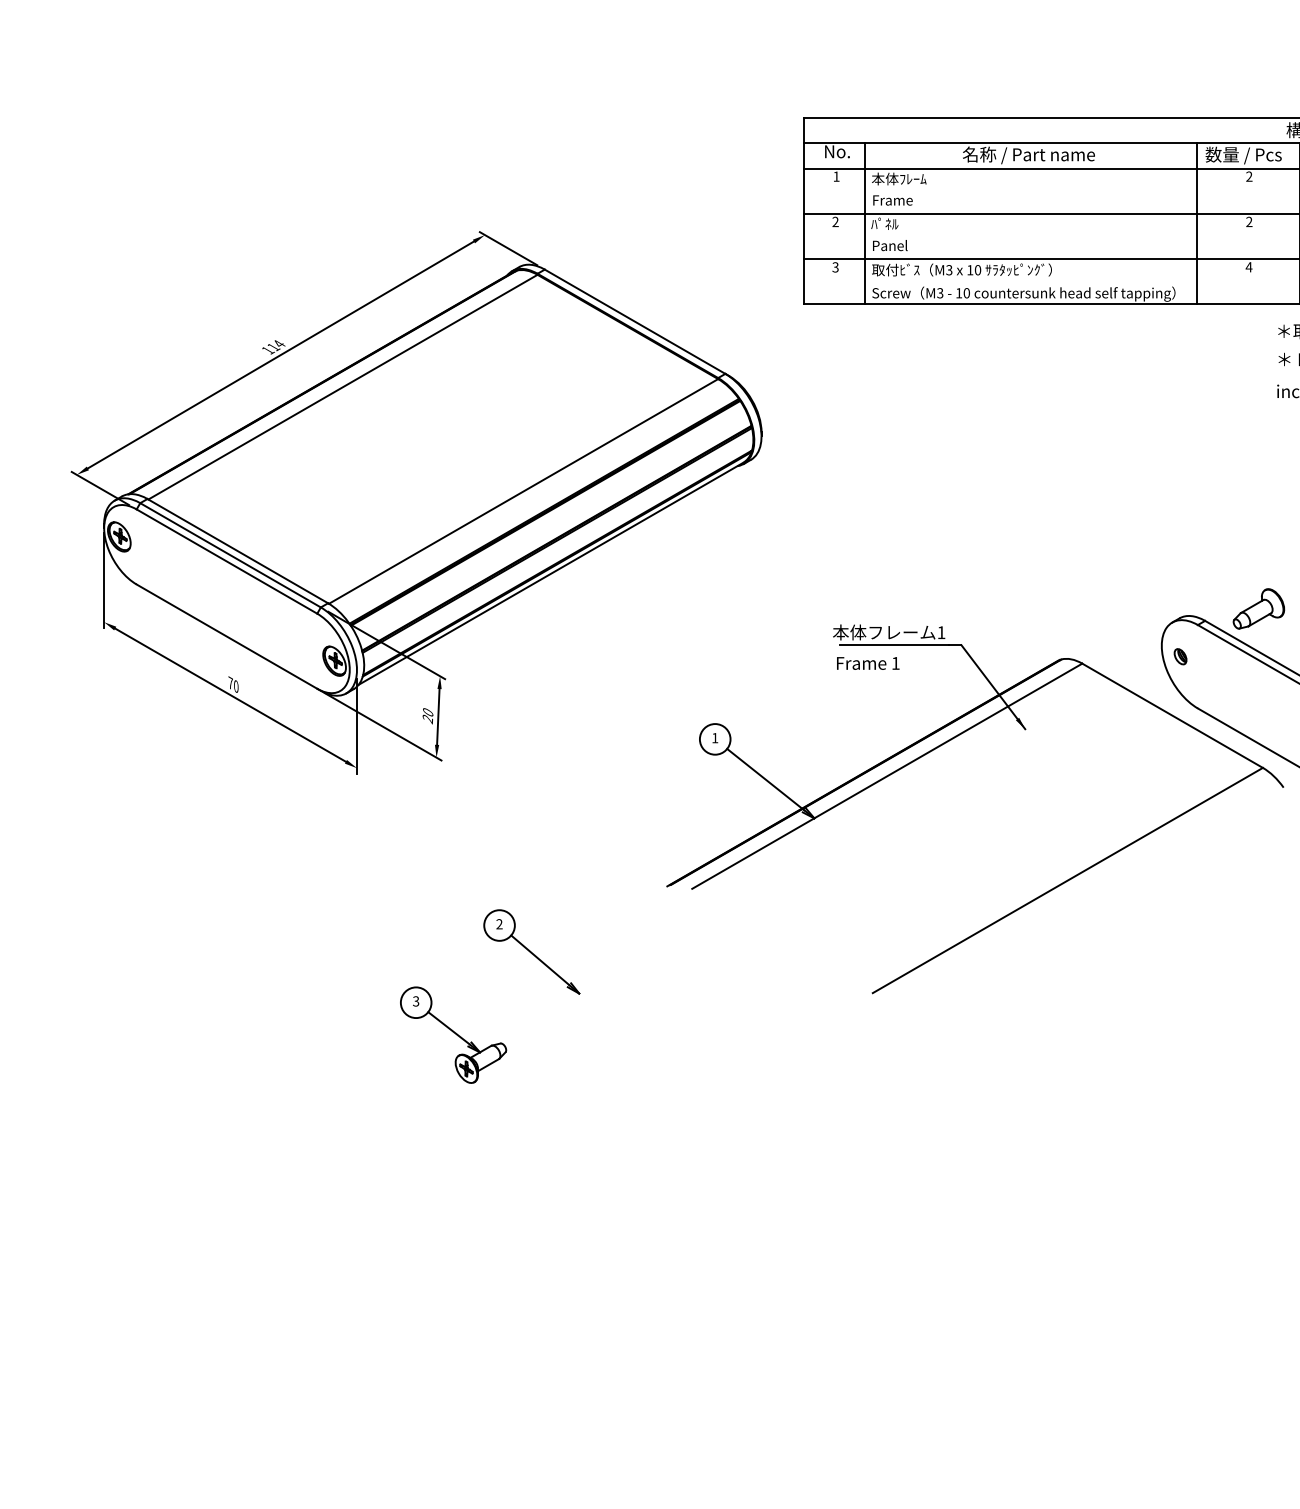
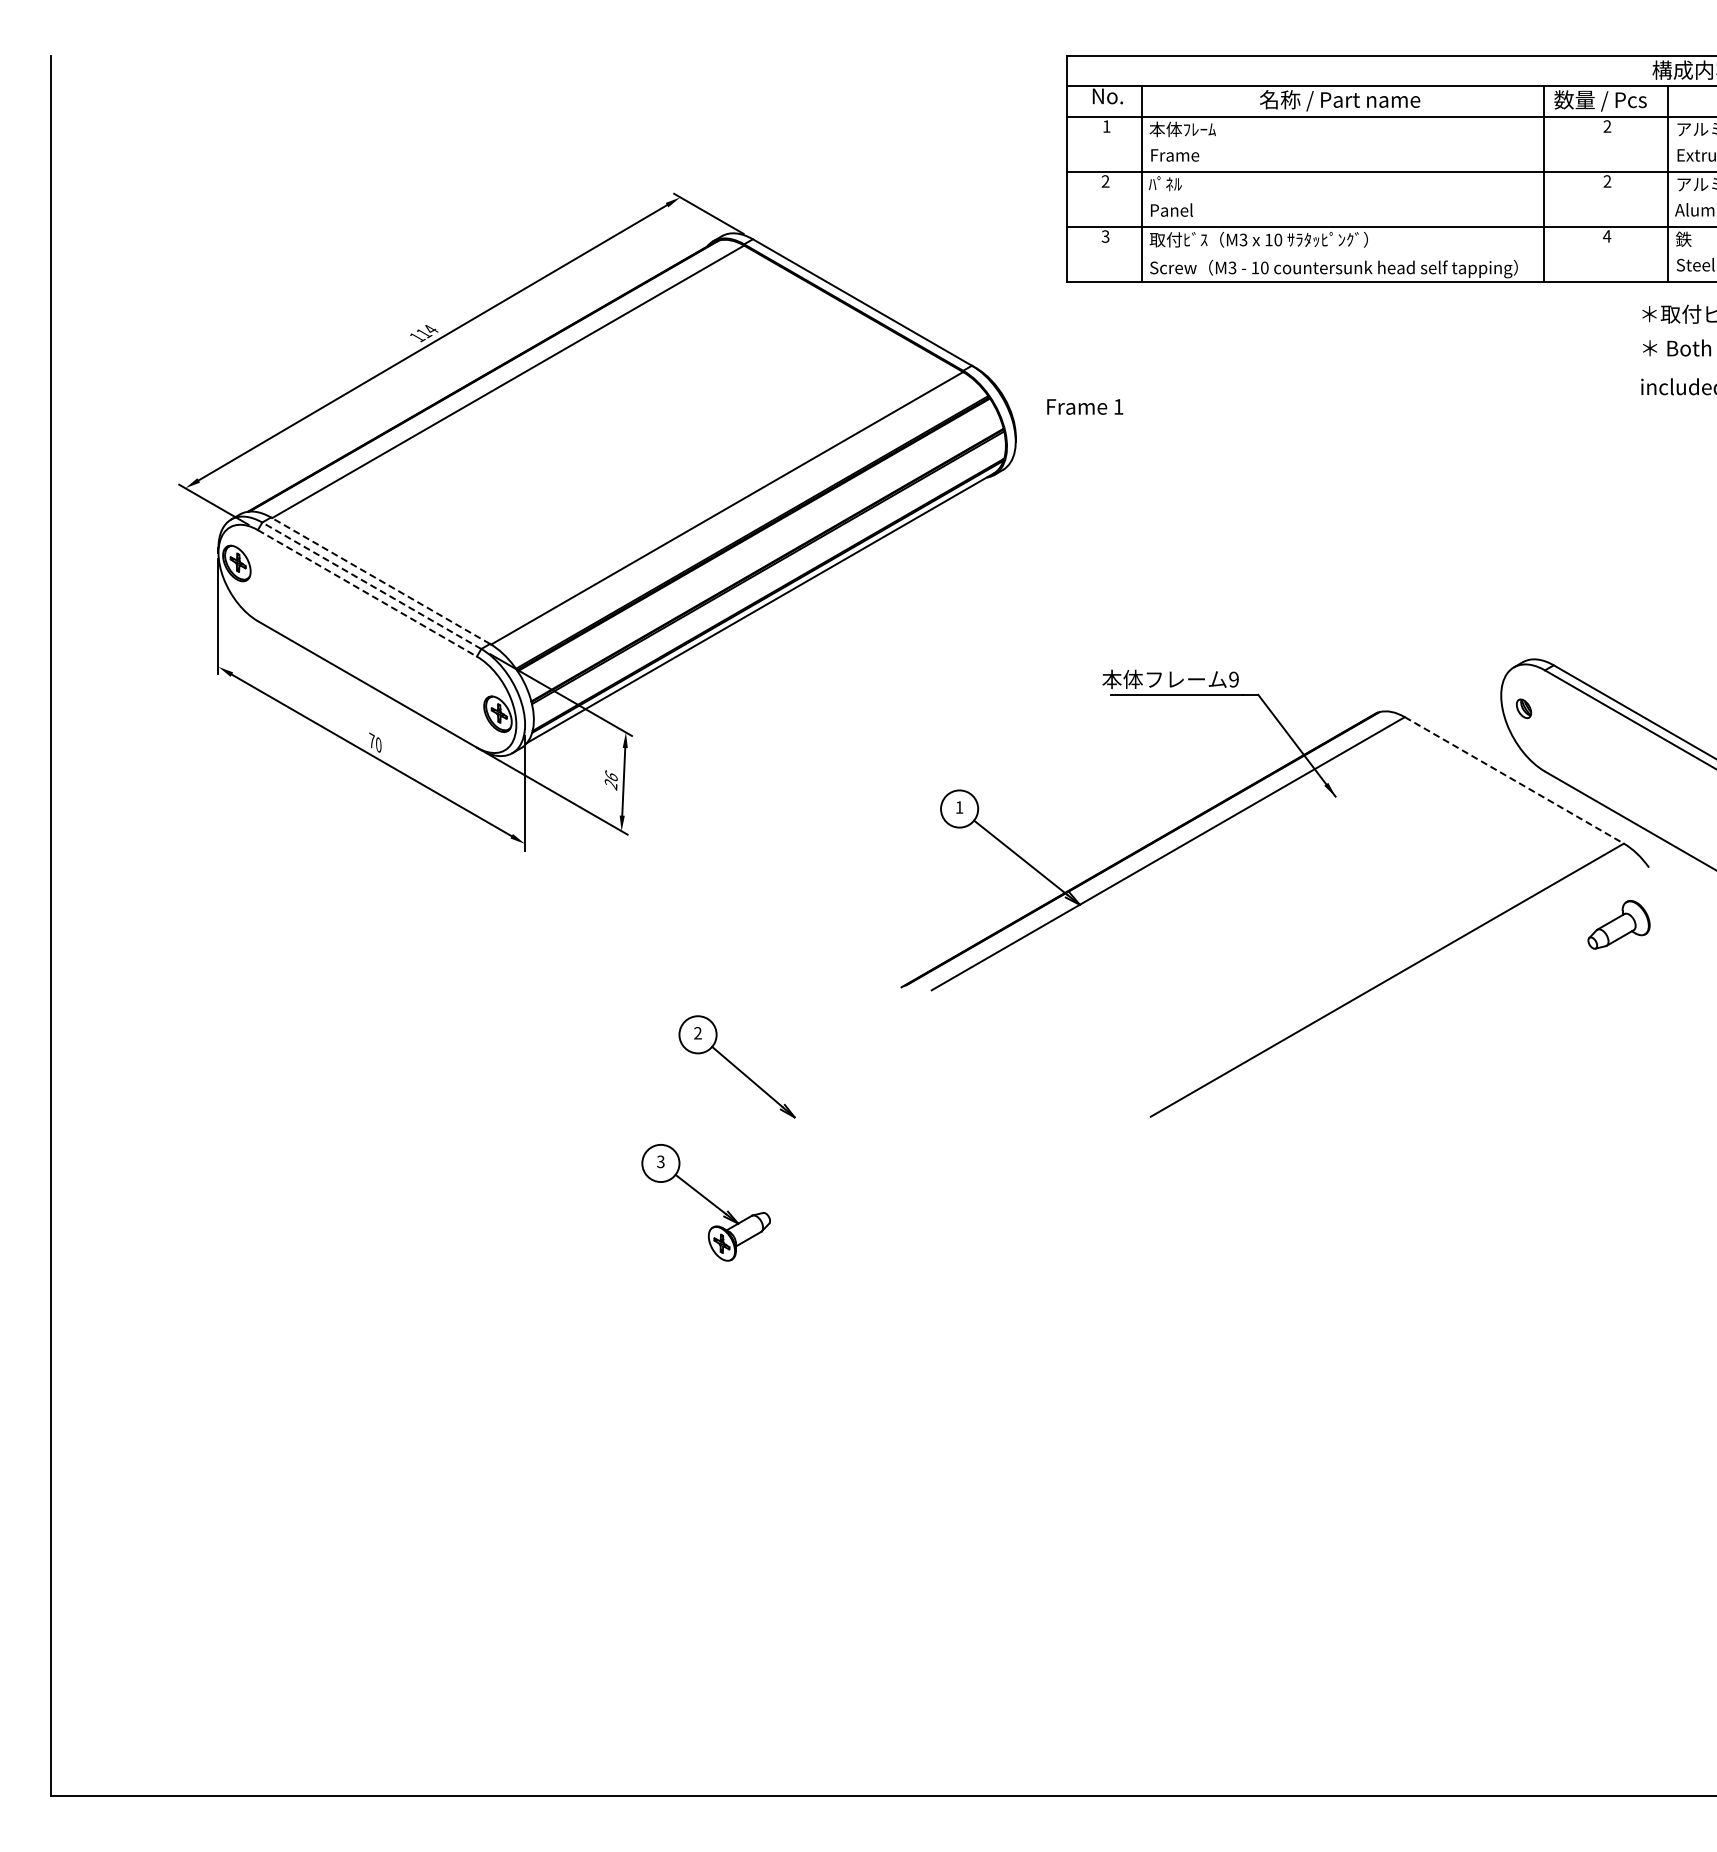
line: (237, 550) -> (380, 580), solid -> dashed
line: (230, 555) -> (371, 585), solid -> dashed
line: (227, 561) -> (367, 593), solid -> dashed
part: (1258, 608) -> (1618, 924), moved
text: (941, 632) -> (1233, 679), 1 -> 9
text: (868, 663) -> (1085, 406), moved
text: (428, 711) -> (611, 775), 20 -> 26
line: (1172, 715) -> (1514, 780), solid -> dashed
part: (452, 1034) -> (705, 1202), moved

